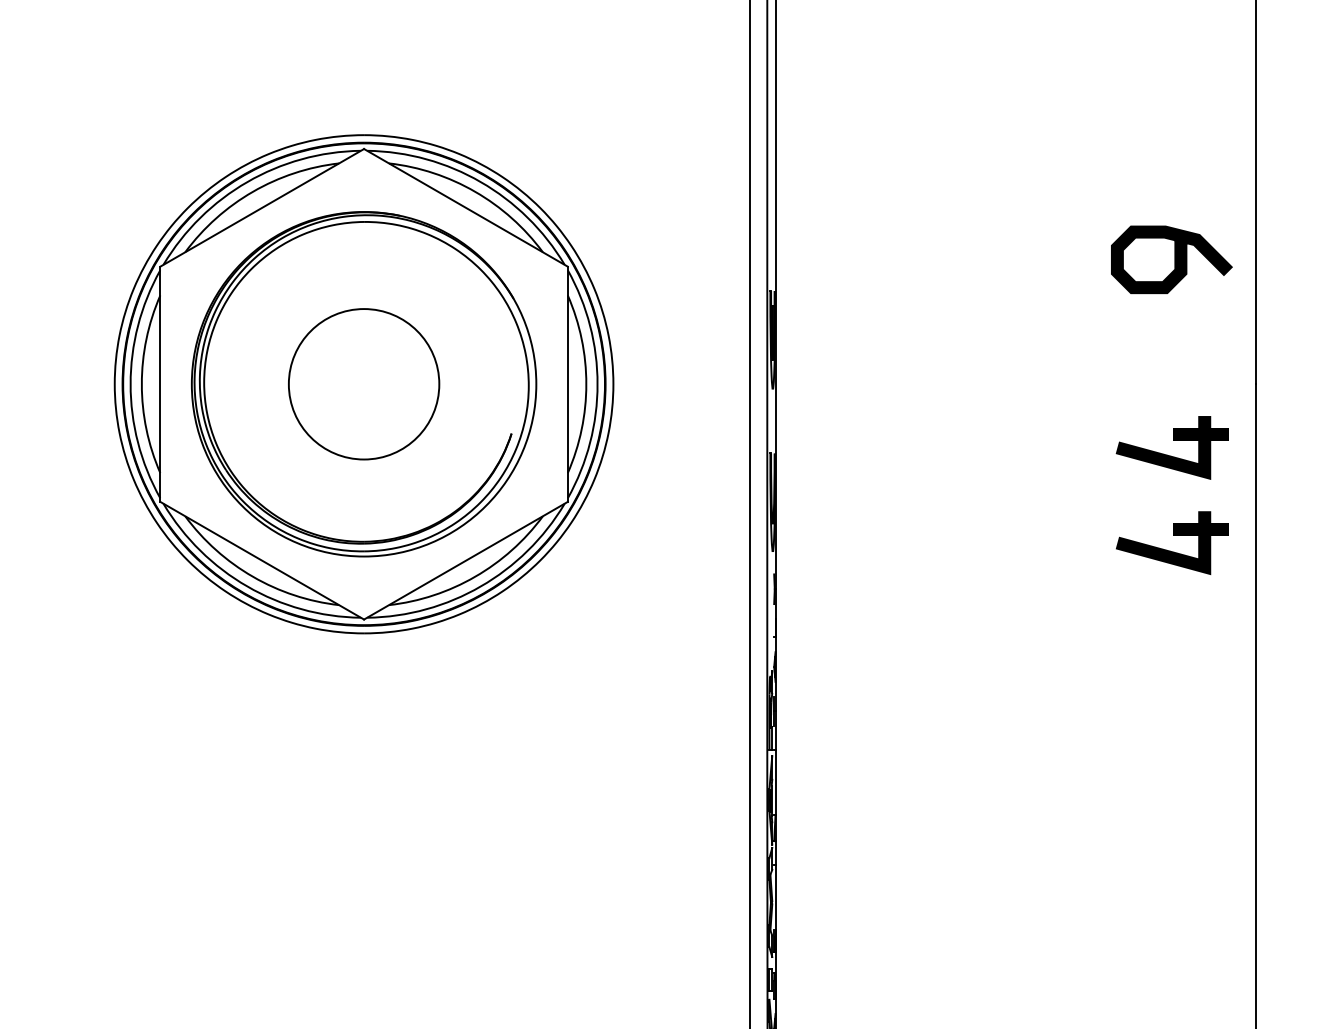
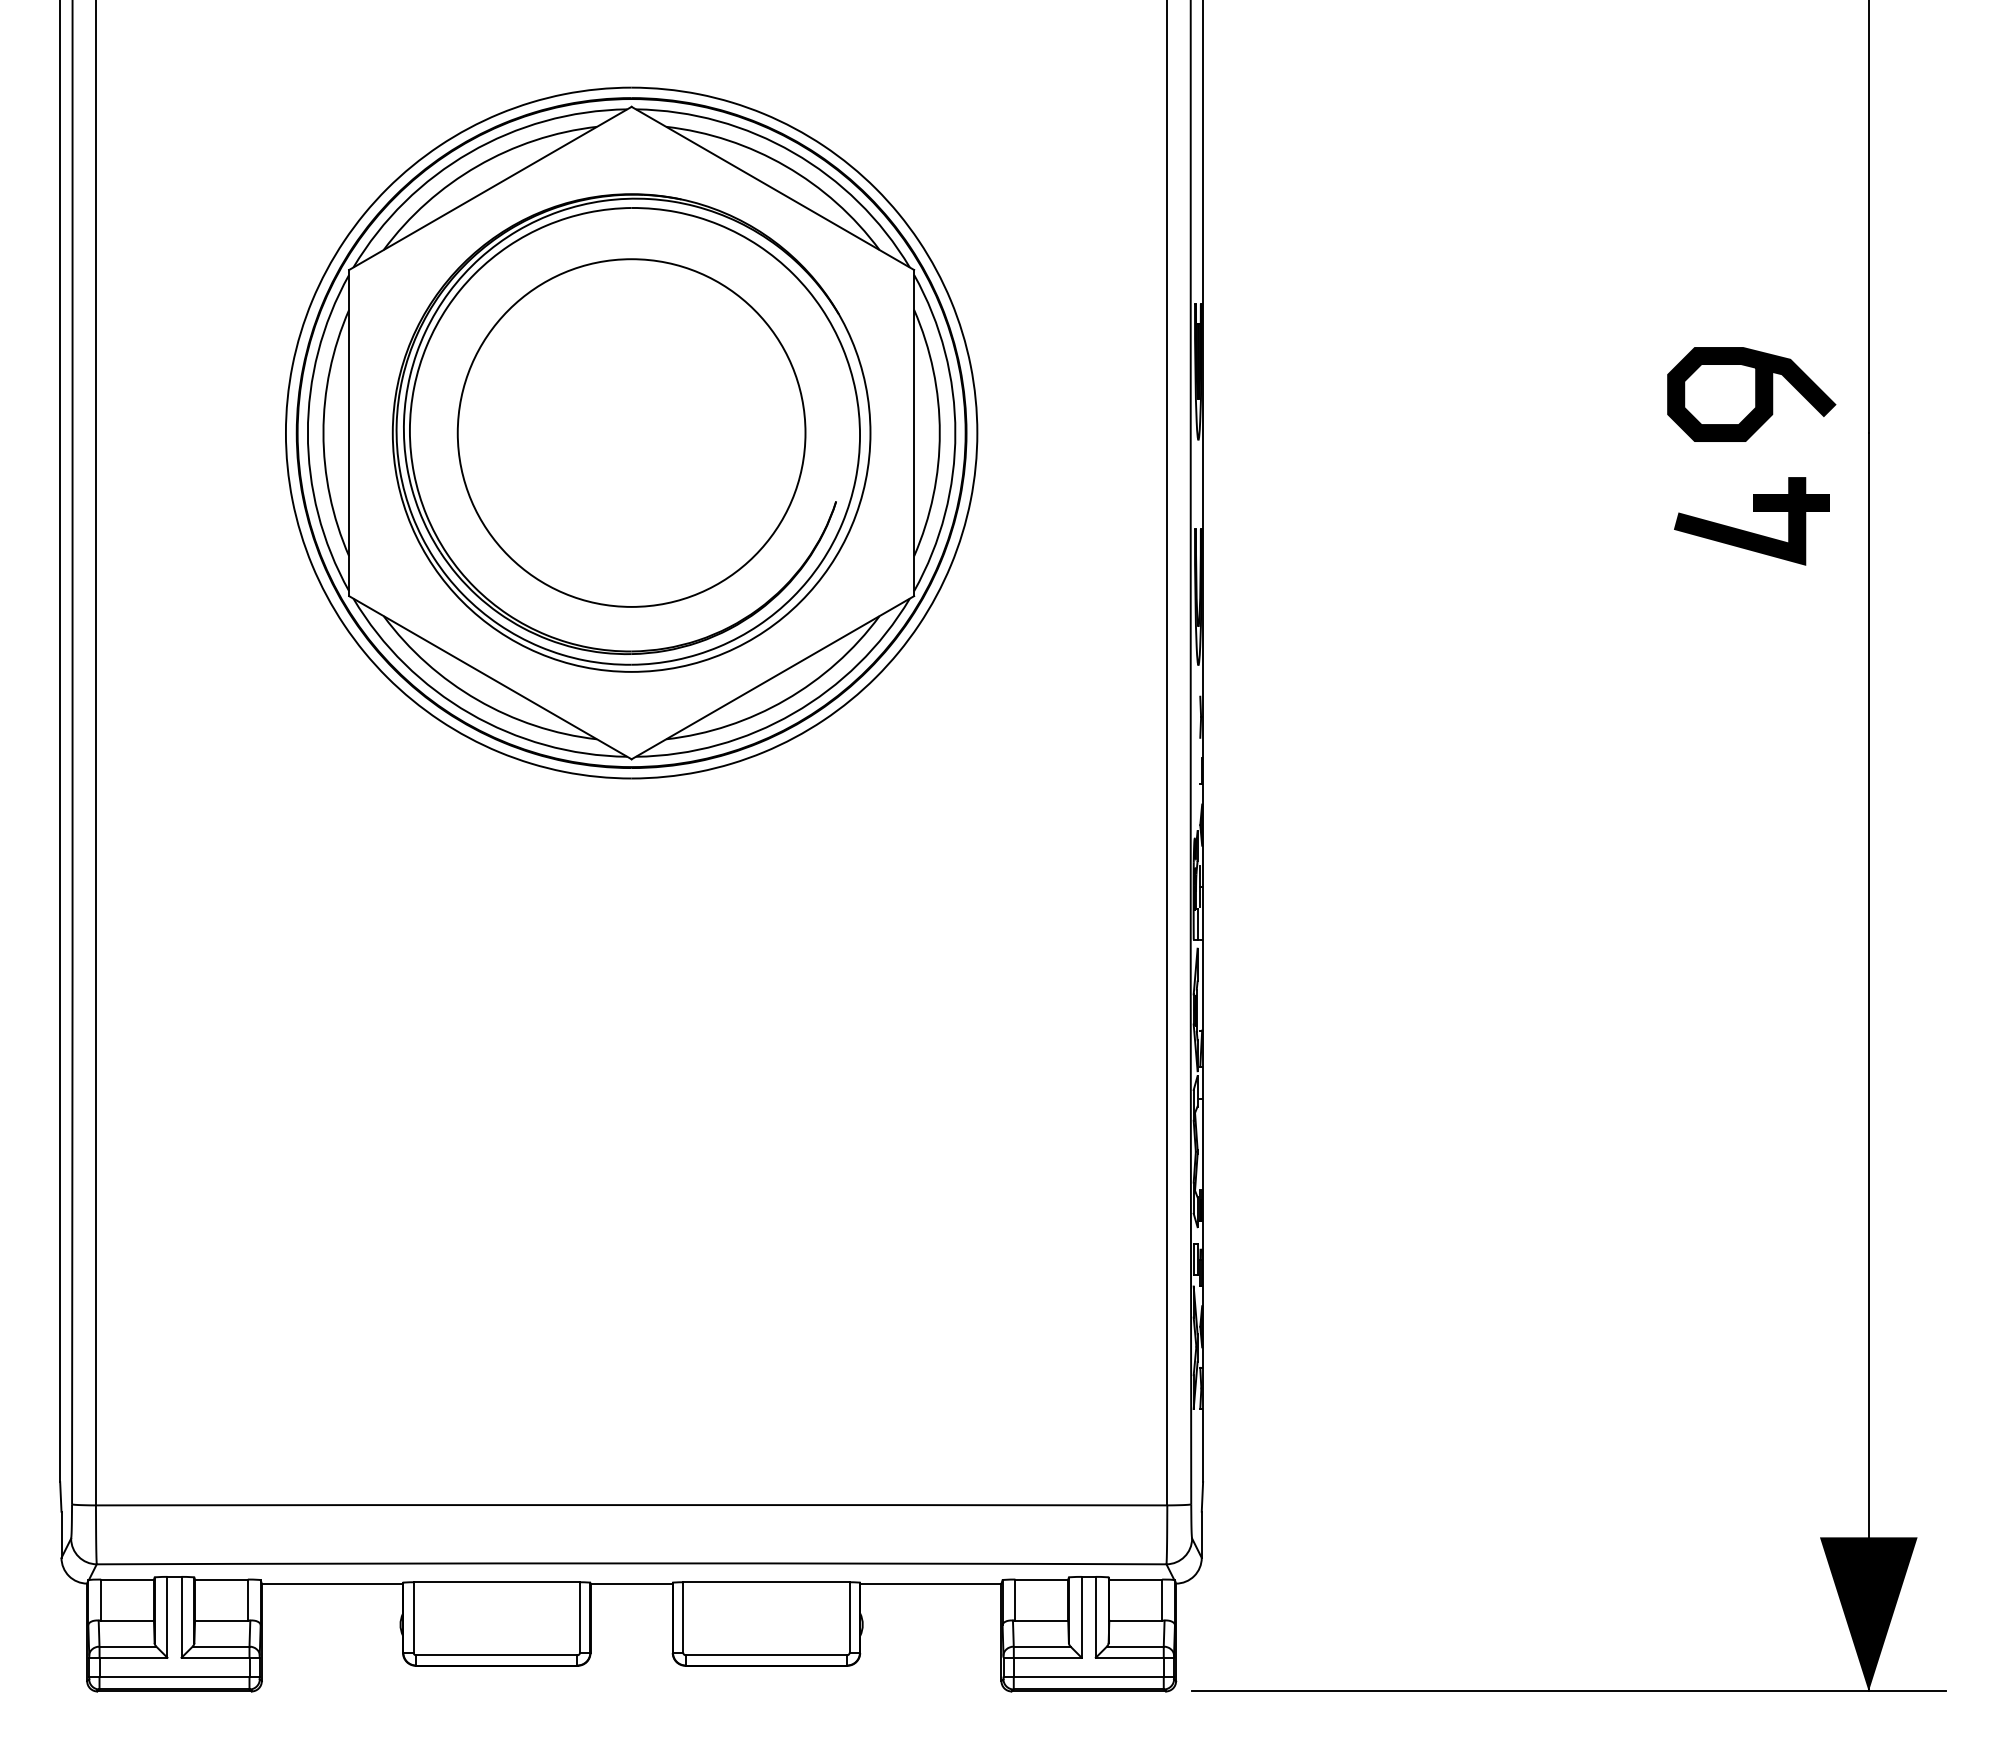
curve: (1174, 259) -> (1755, 394), moved
circle: (363, 383) -> (631, 432), size x1.67
part: (1173, 536) -> (1753, 643), removed

